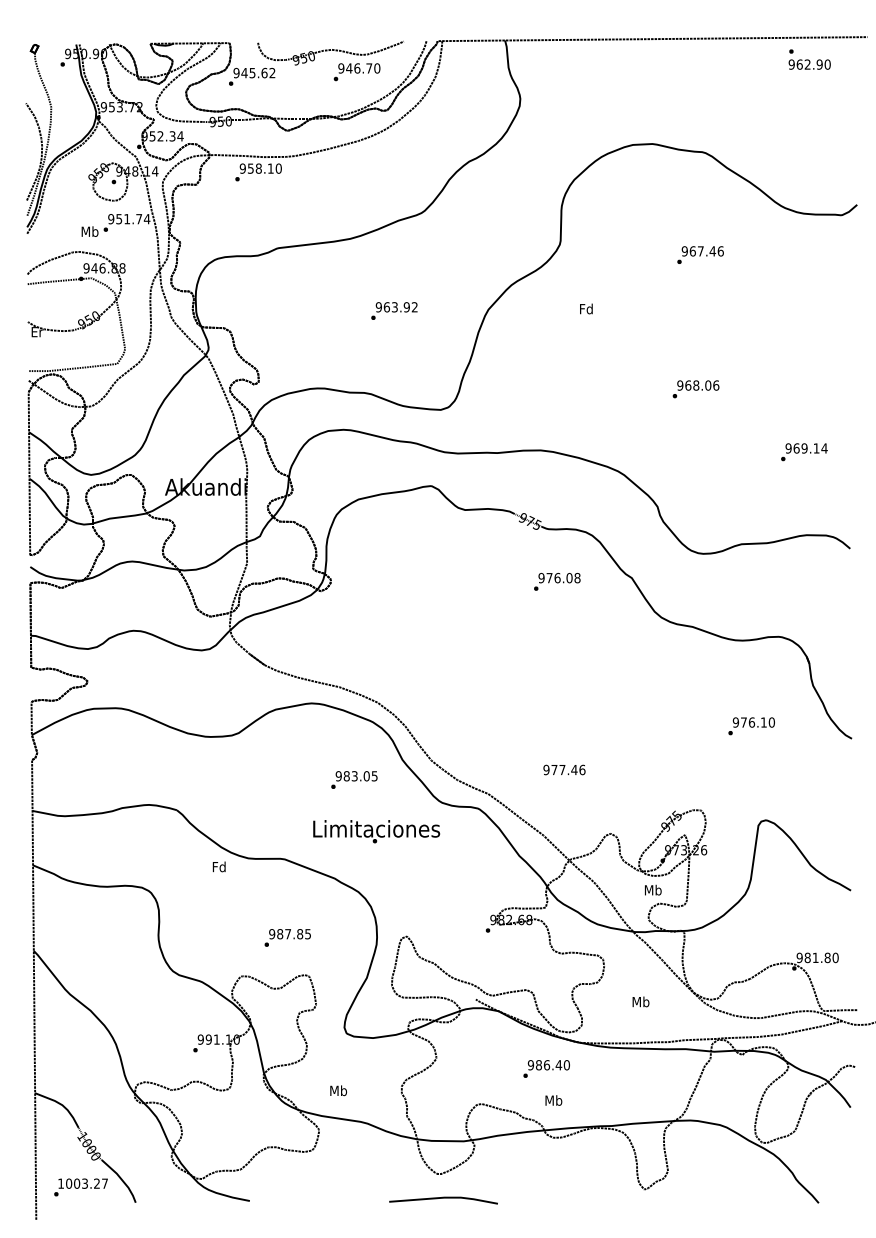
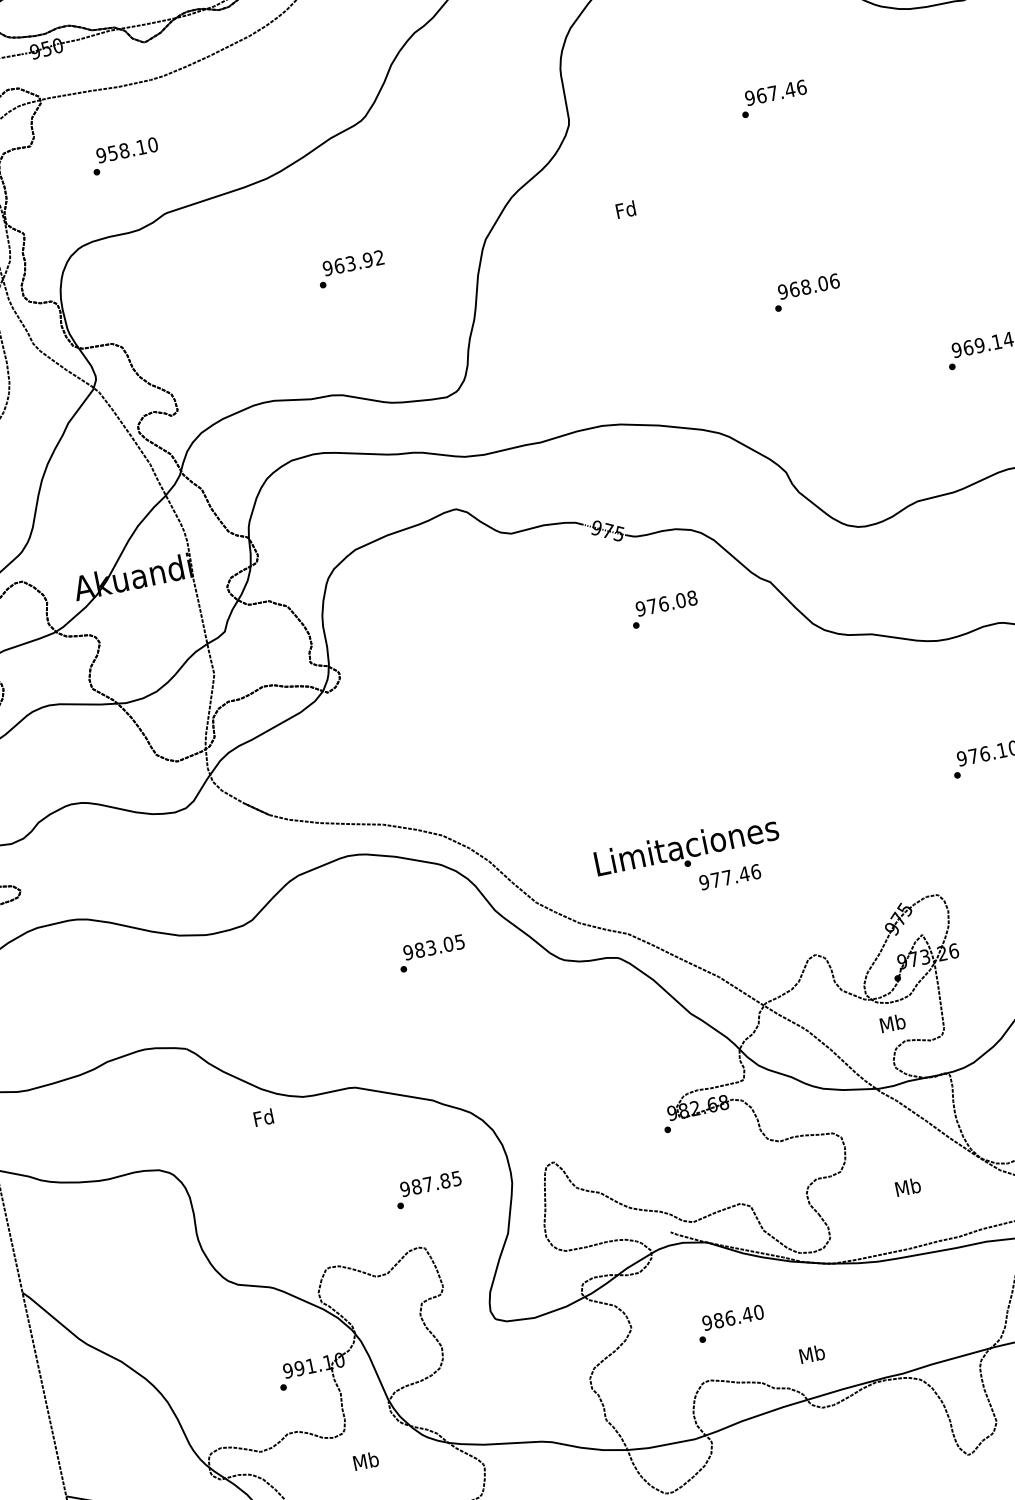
text: (258, 172) -> (125, 156), moved
text: (376, 831) -> (687, 849), moved
text: (287, 937) -> (428, 1189), moved
text: (546, 1068) -> (730, 1323), moved
text: (338, 1090) -> (365, 1460), moved

